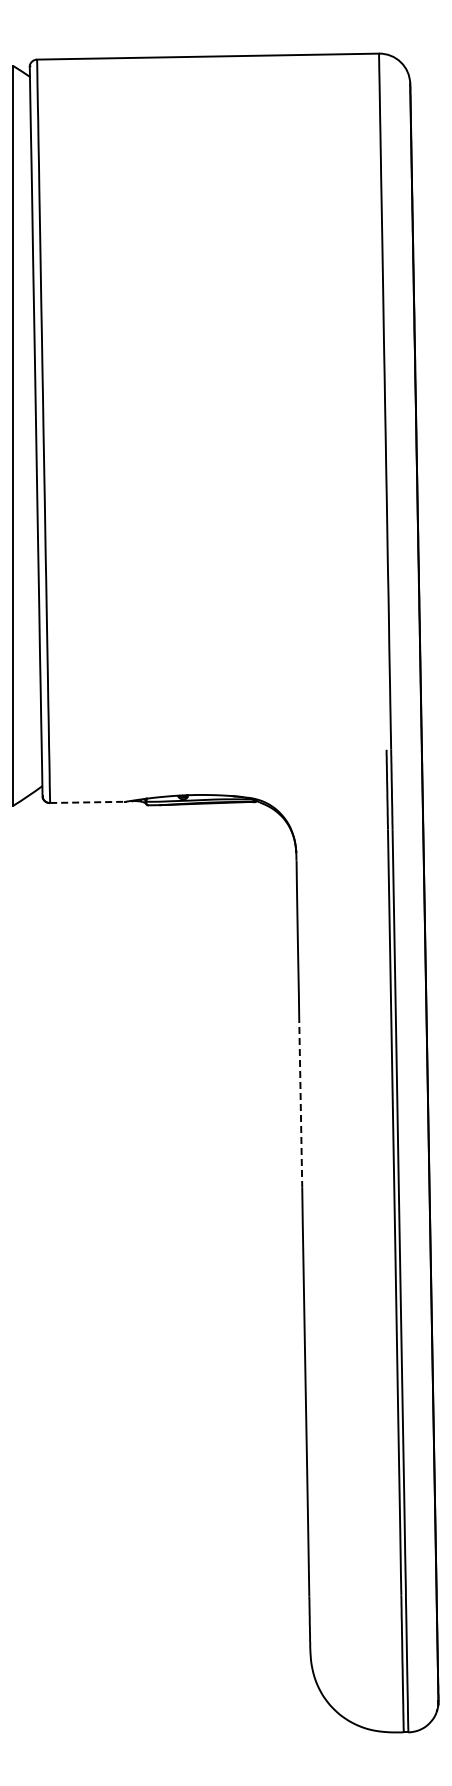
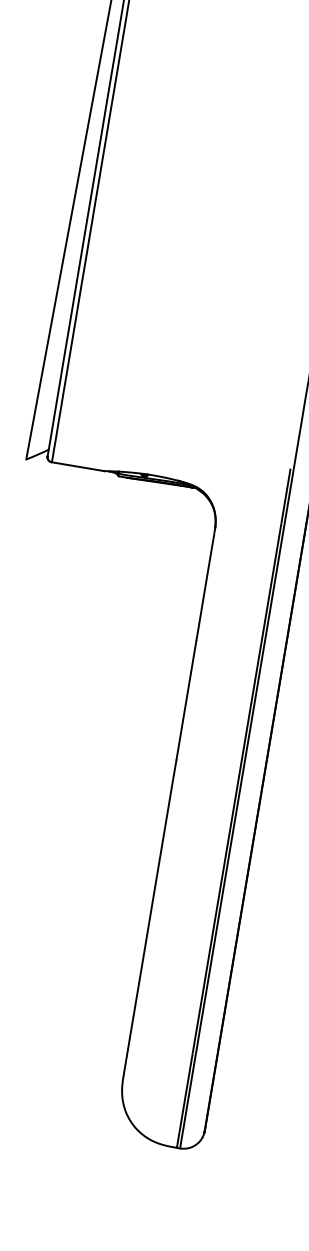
line: (88, 802) -> (78, 466), dashed -> solid
line: (300, 1101) -> (186, 699), dashed -> solid

